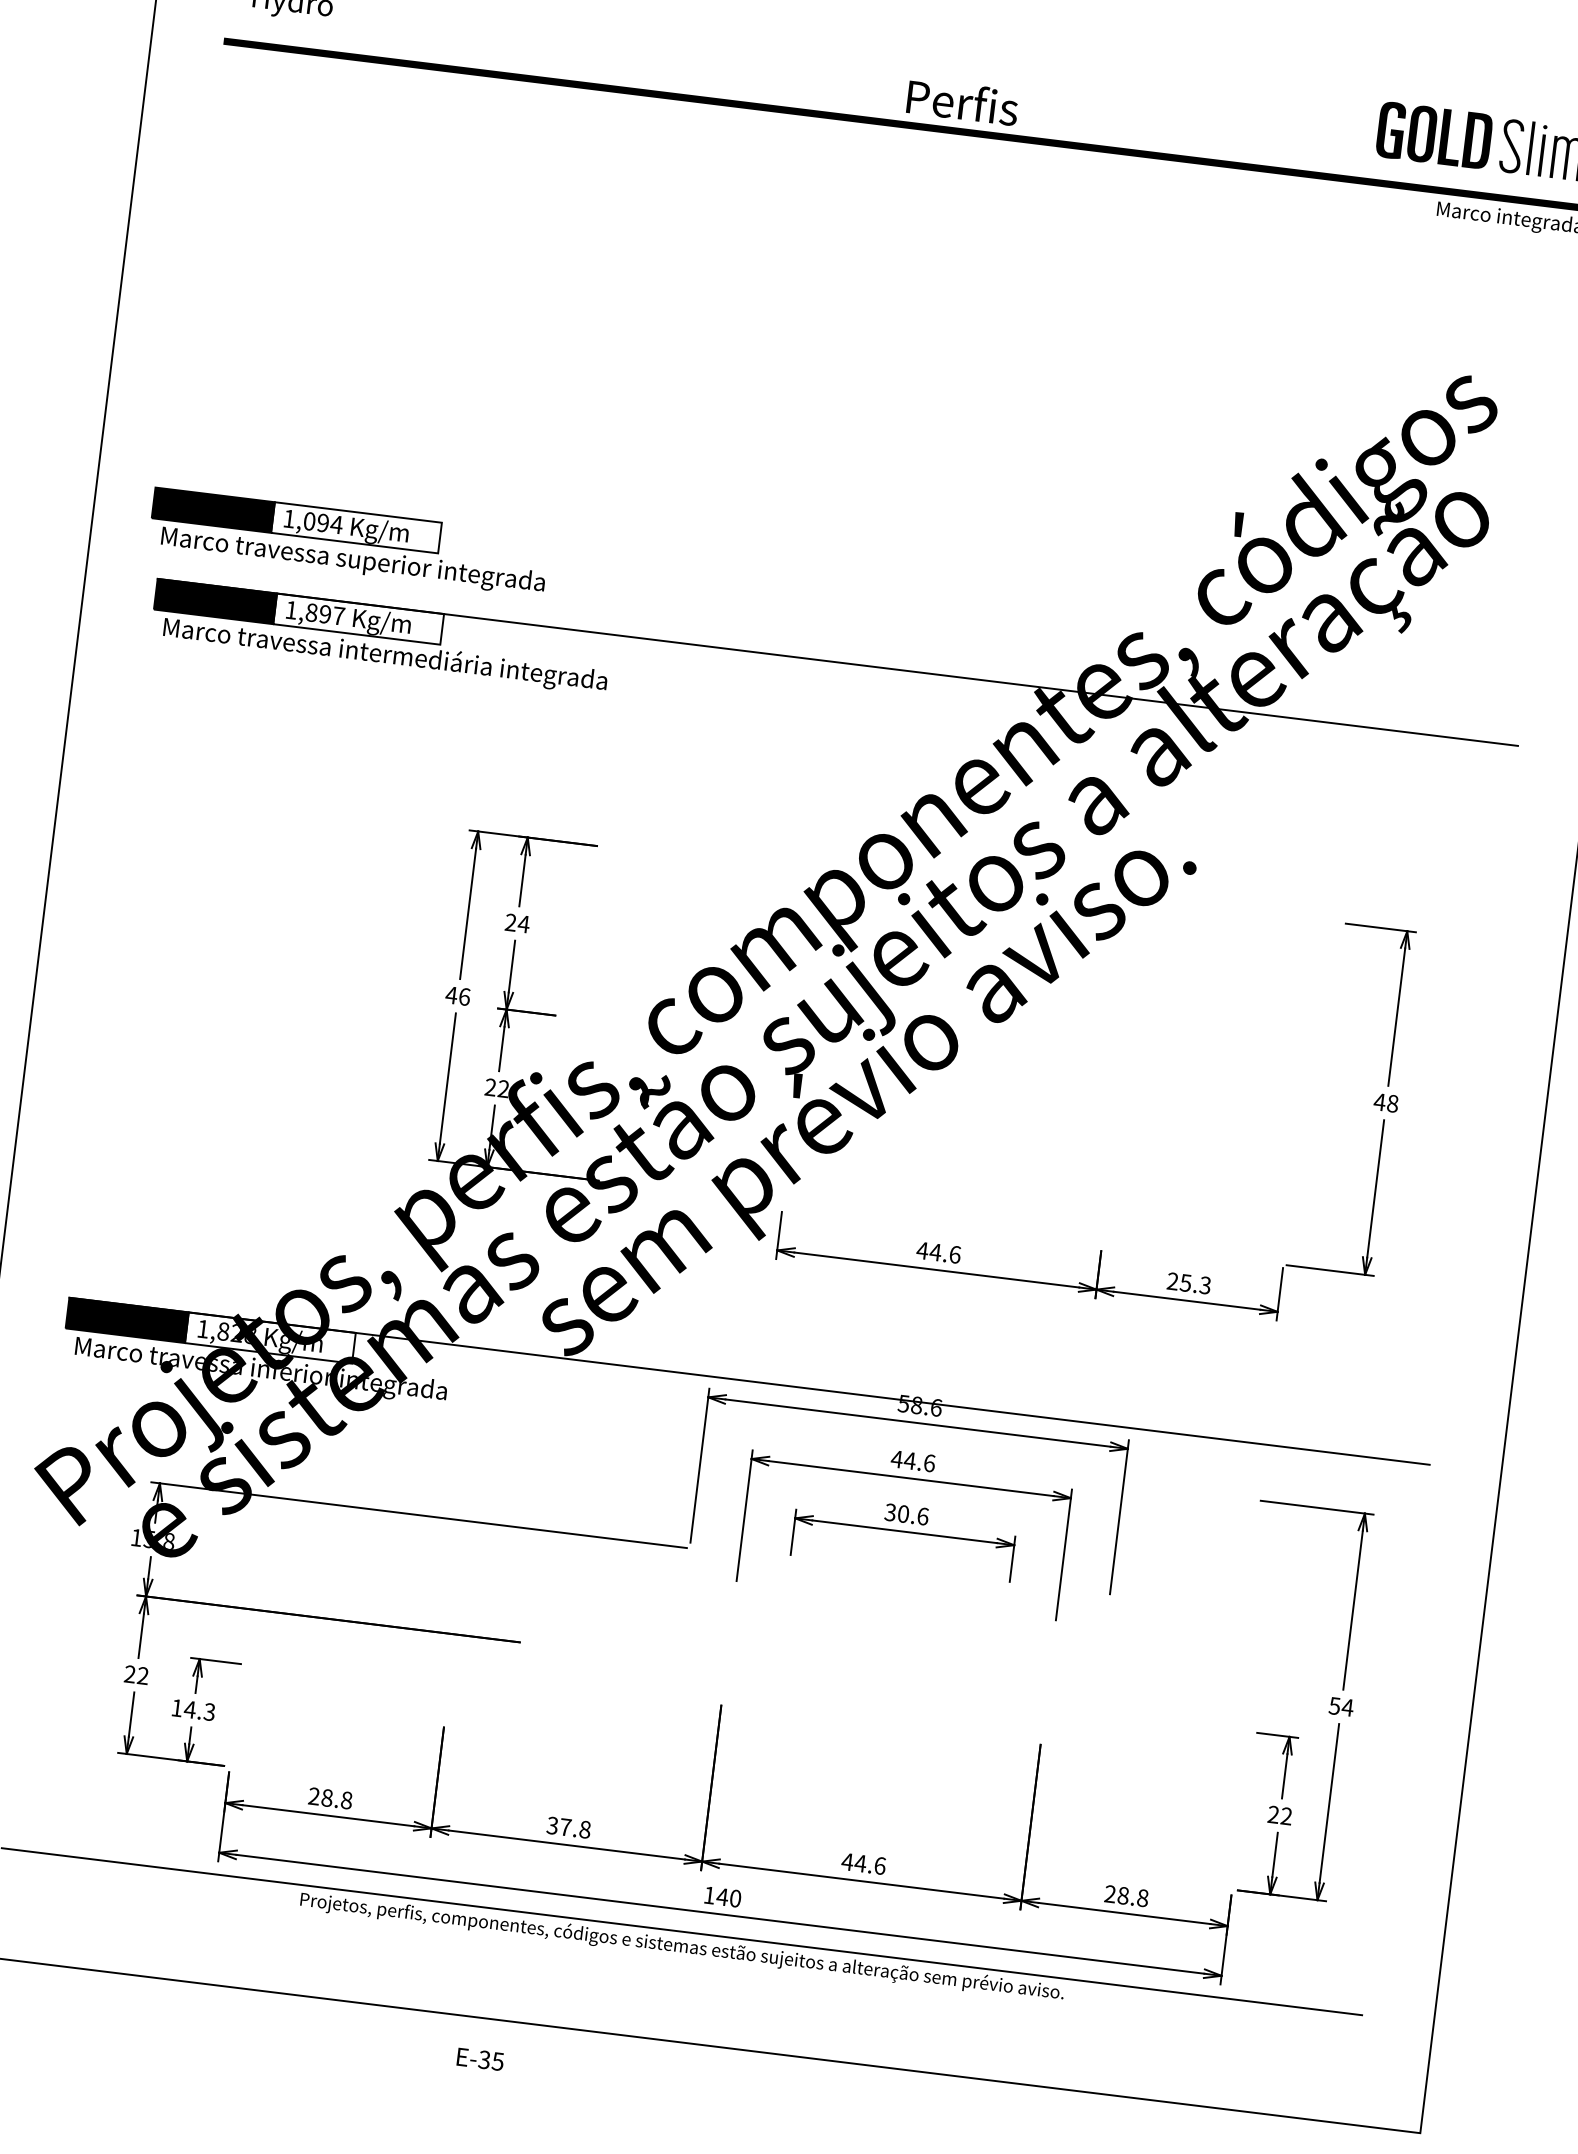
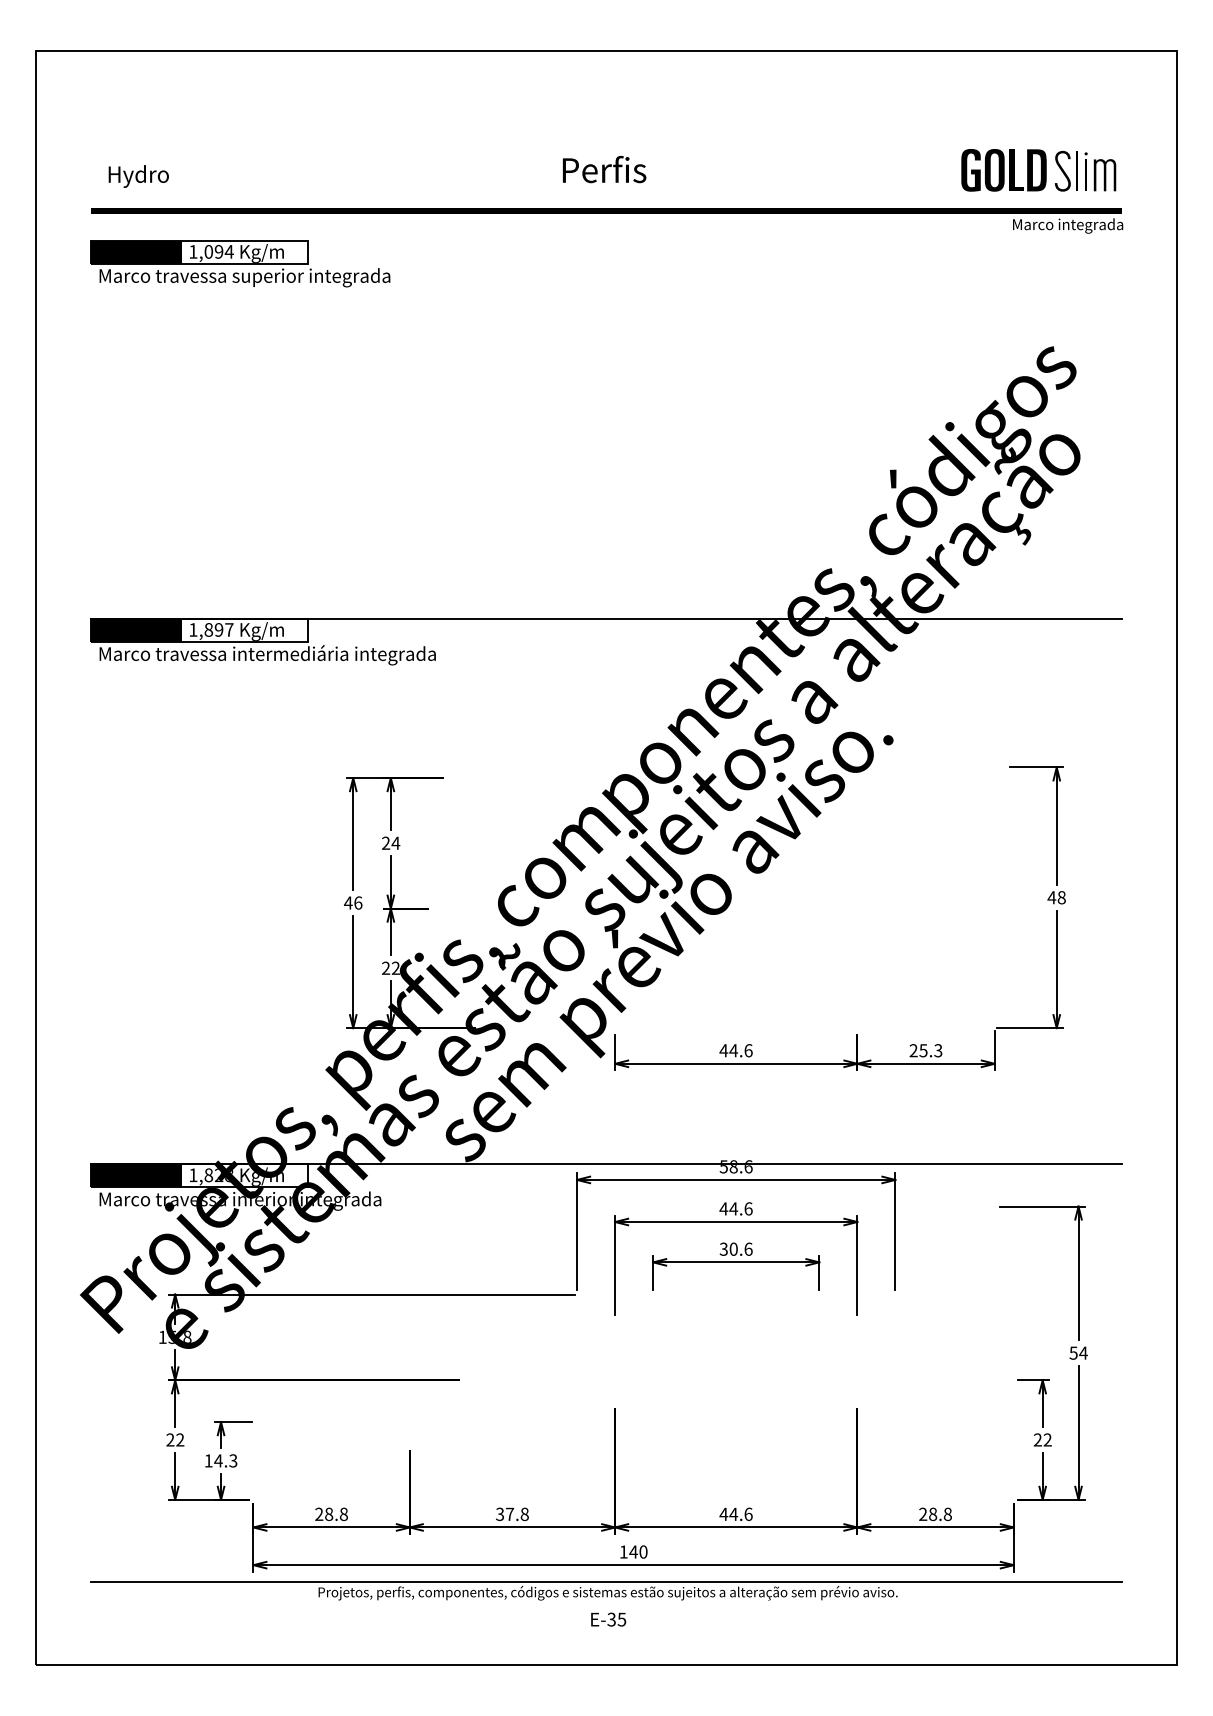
text: (962, 101) -> (604, 169), moved
part: (349, 541) -> (240, 263), moved
text: (480, 2059) -> (608, 1619), moved

